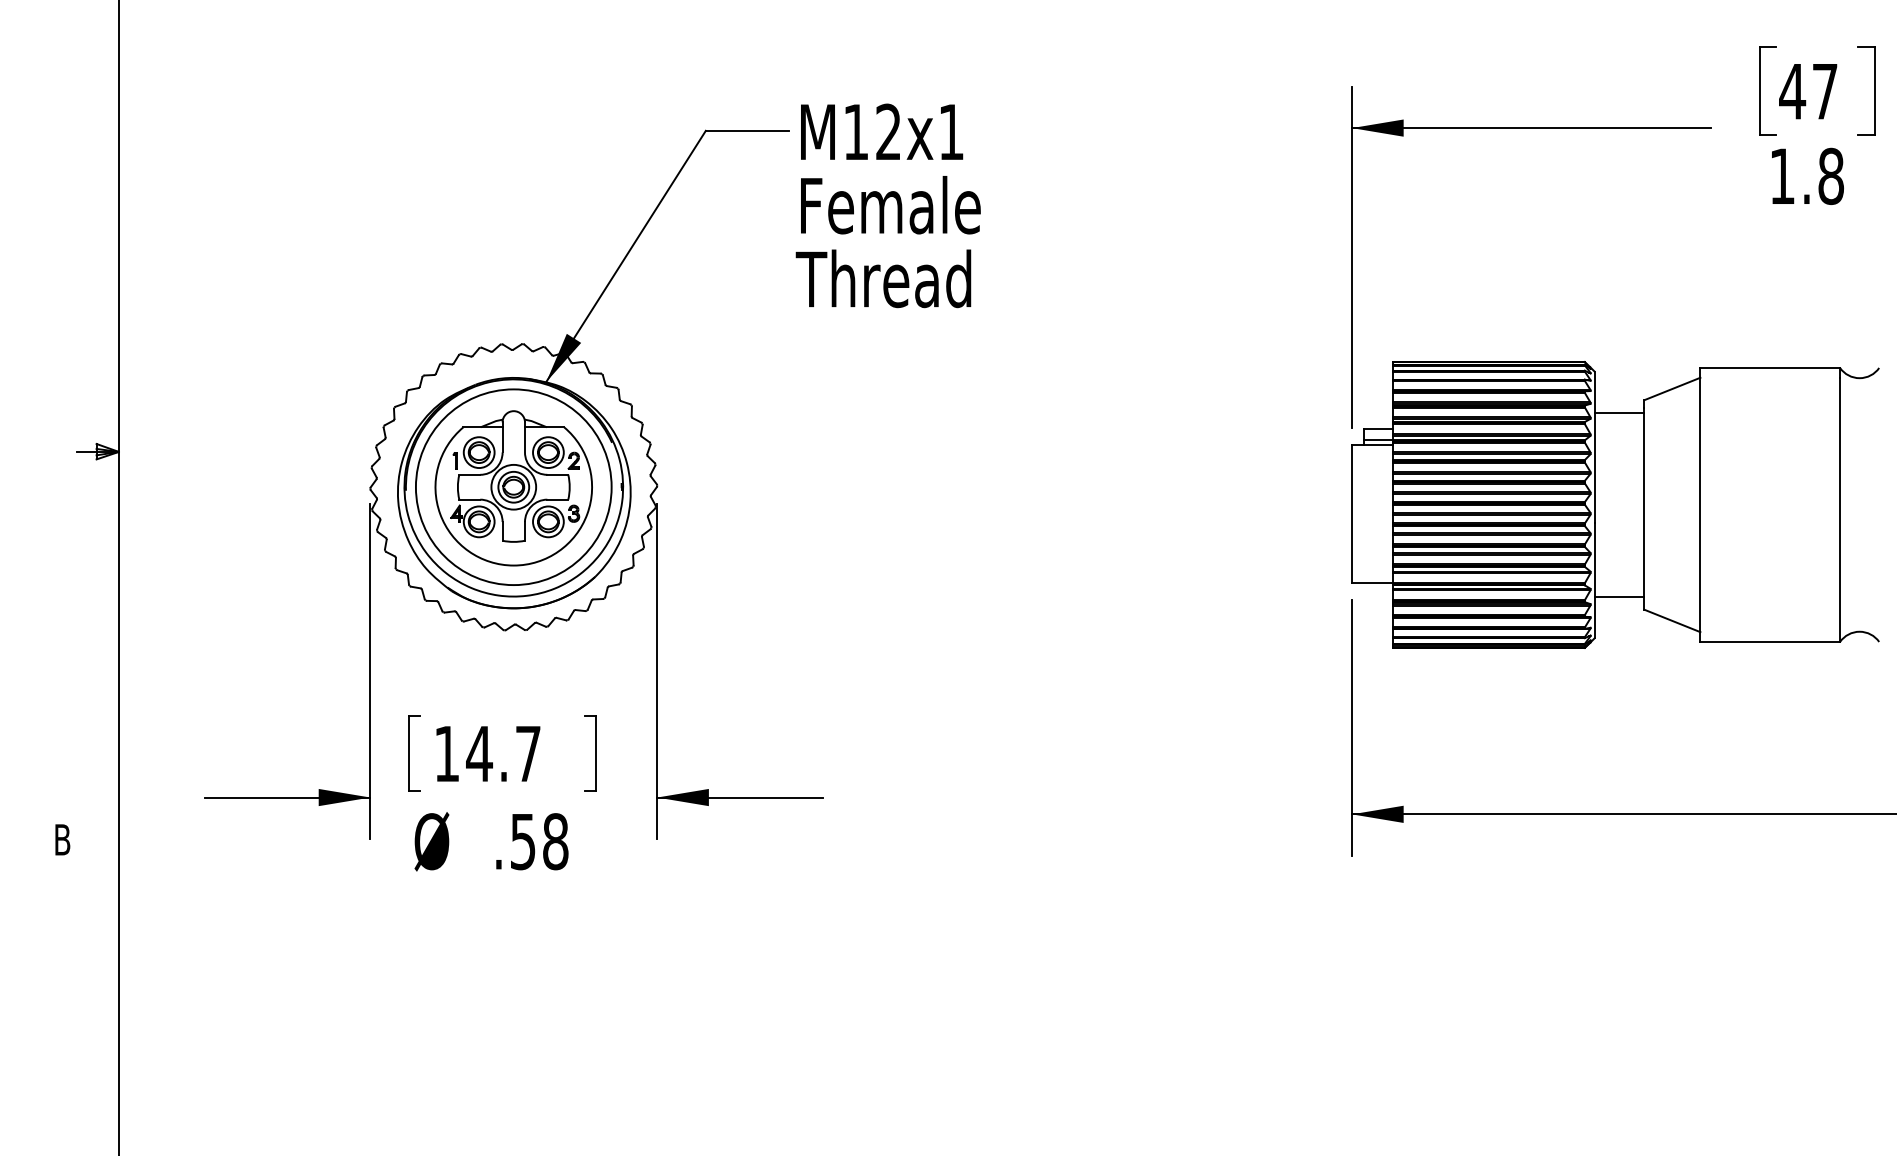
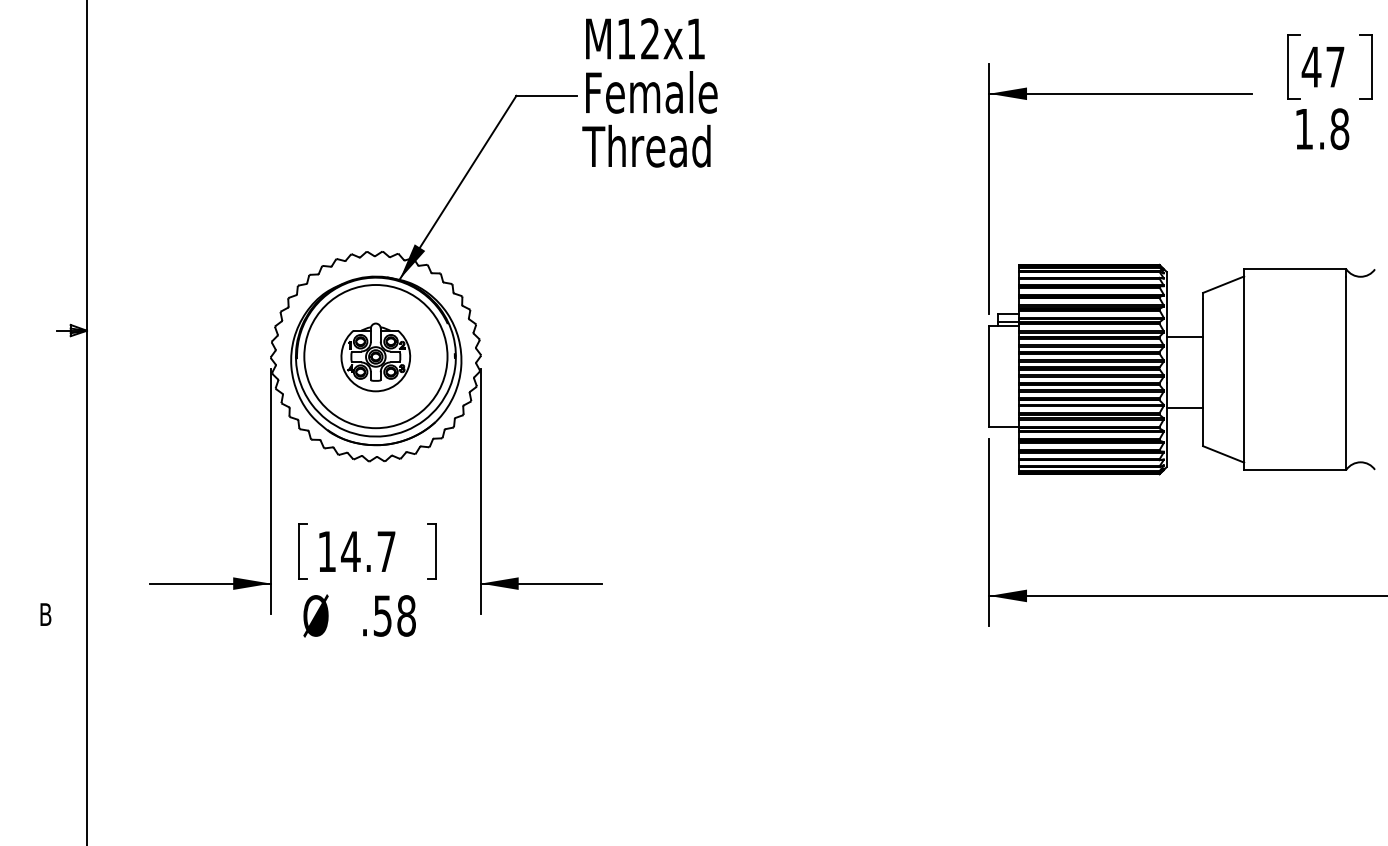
text: (887, 205) -> (649, 92), moved
line: (1619, 413) -> (1184, 337), moved
part: (513, 488) -> (375, 357), size x0.6
line: (1619, 596) -> (1184, 407), moved

